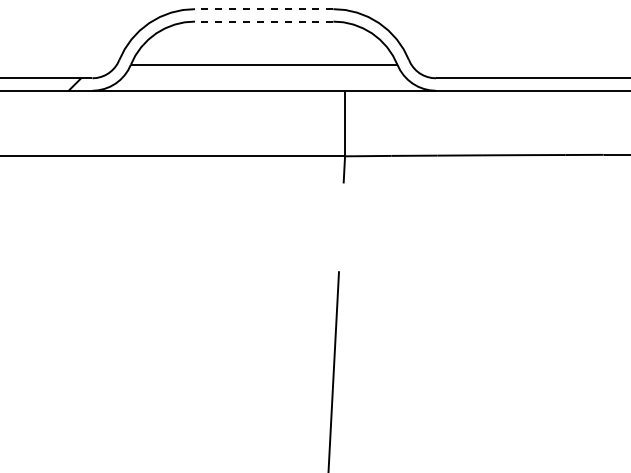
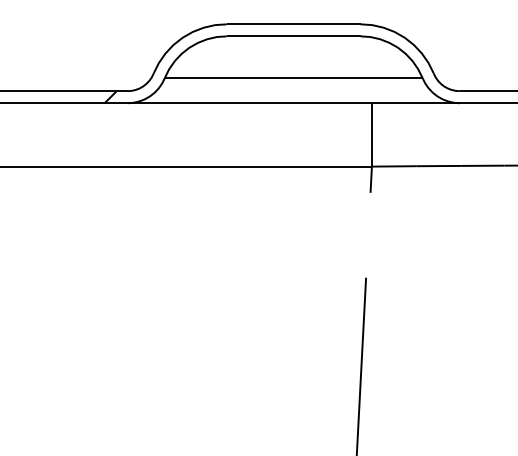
line: (263, 9) -> (293, 24), dashed -> solid
line: (263, 21) -> (293, 36), dashed -> solid

